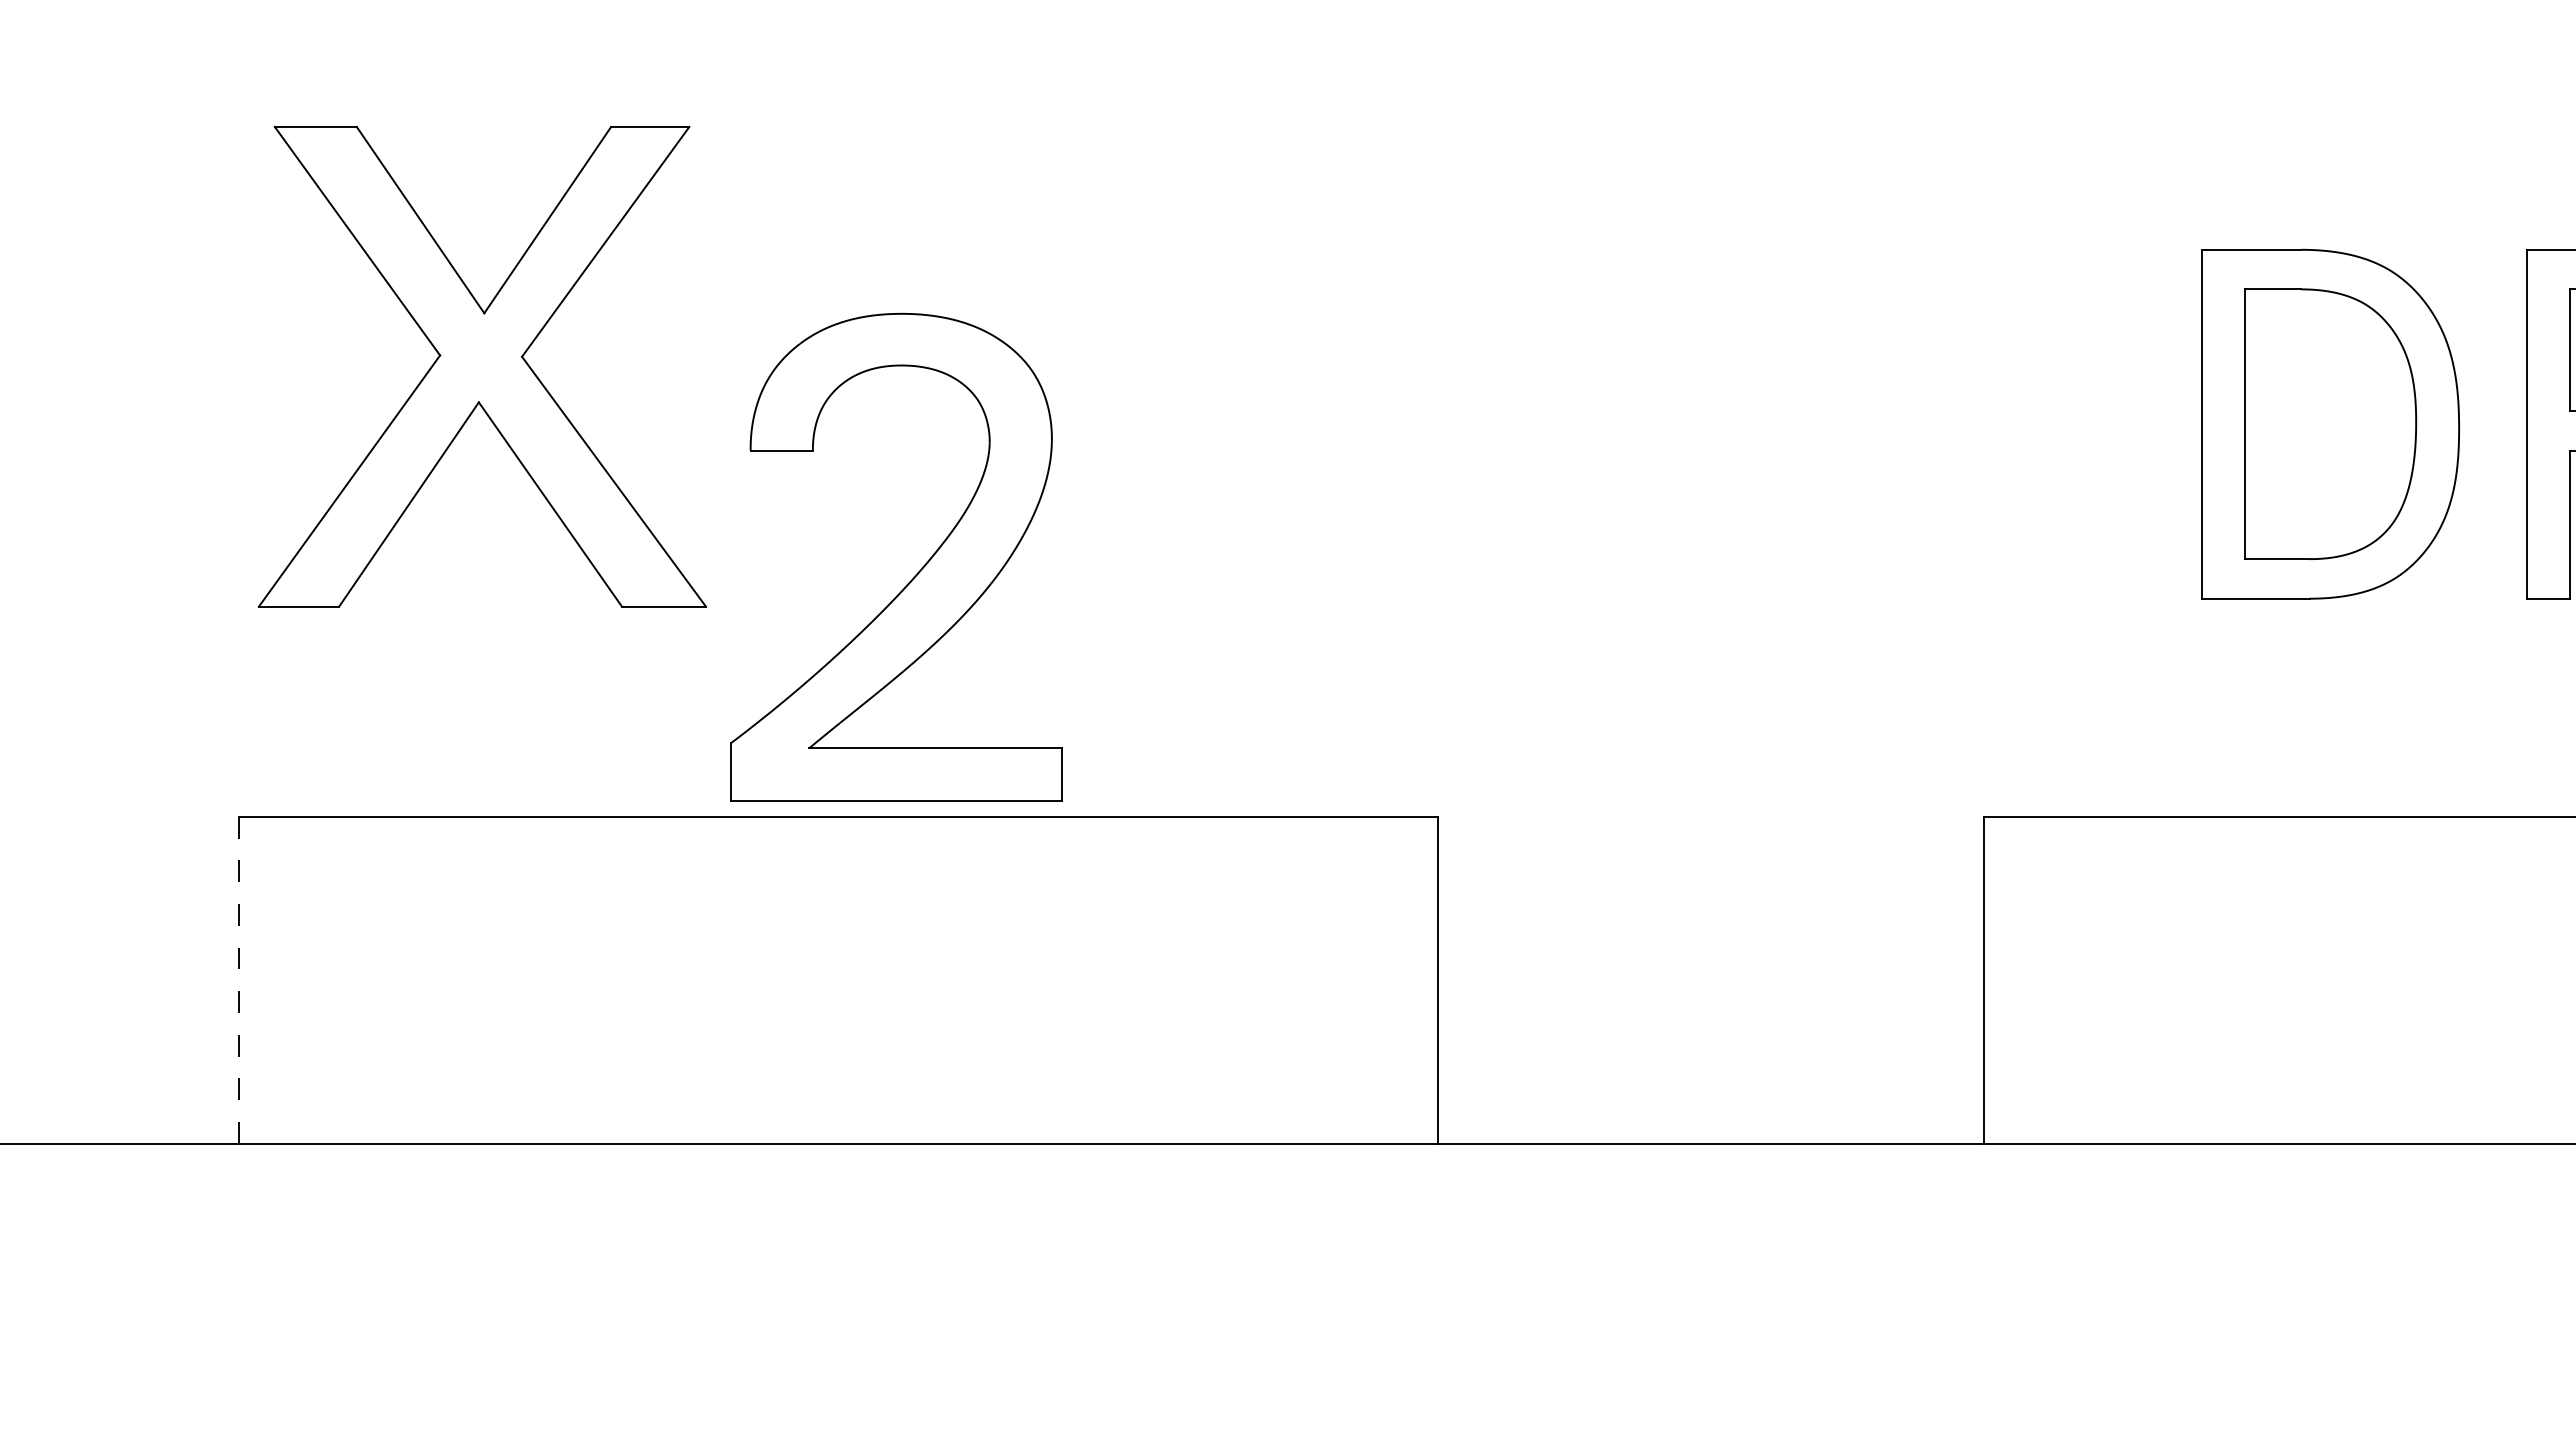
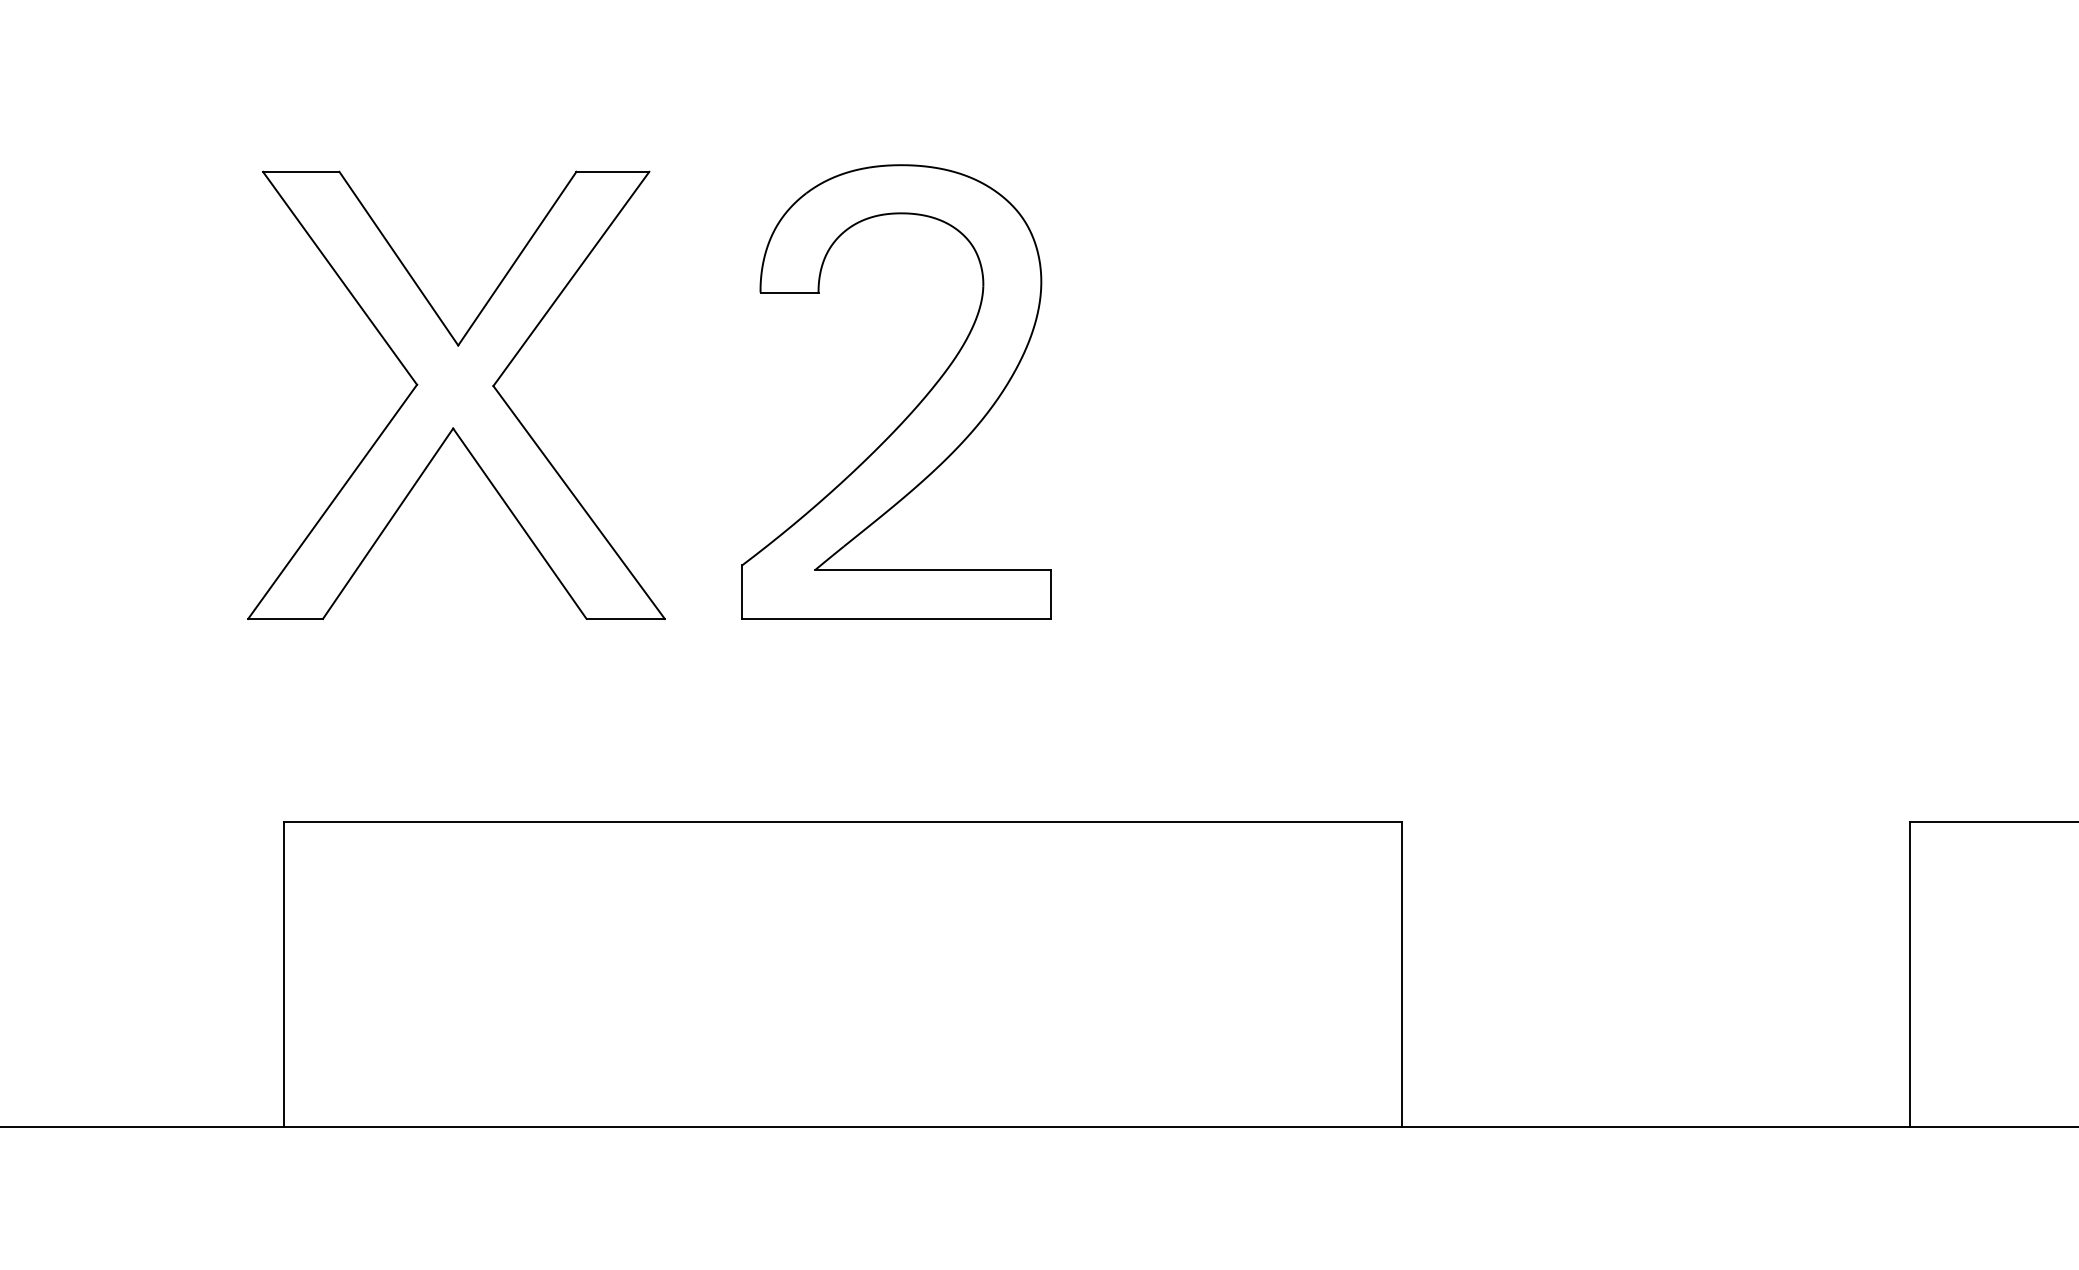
part: (481, 366) -> (455, 395), moved
part: (915, 574) -> (914, 408), moved
line: (239, 980) -> (284, 974), dashed -> solid

